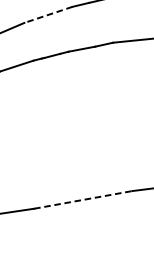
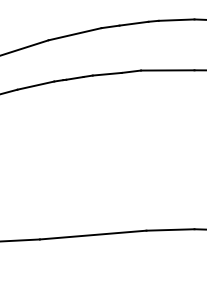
line: (47, 15) -> (74, 34), dashed -> solid
line: (83, 200) -> (93, 235), dashed -> solid

